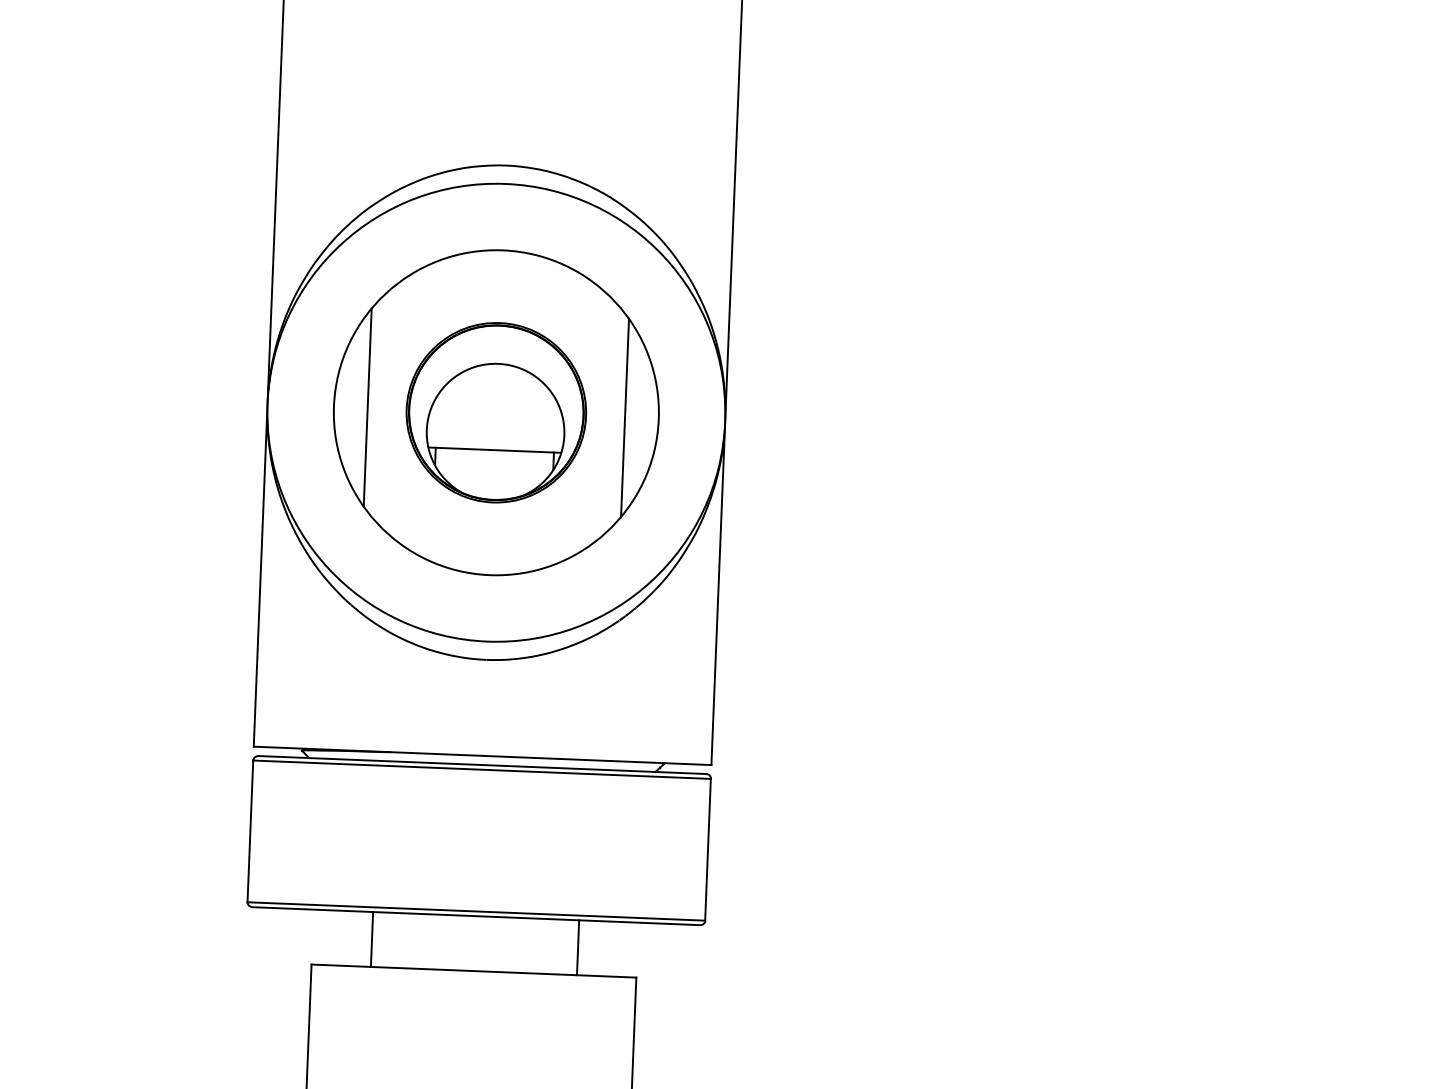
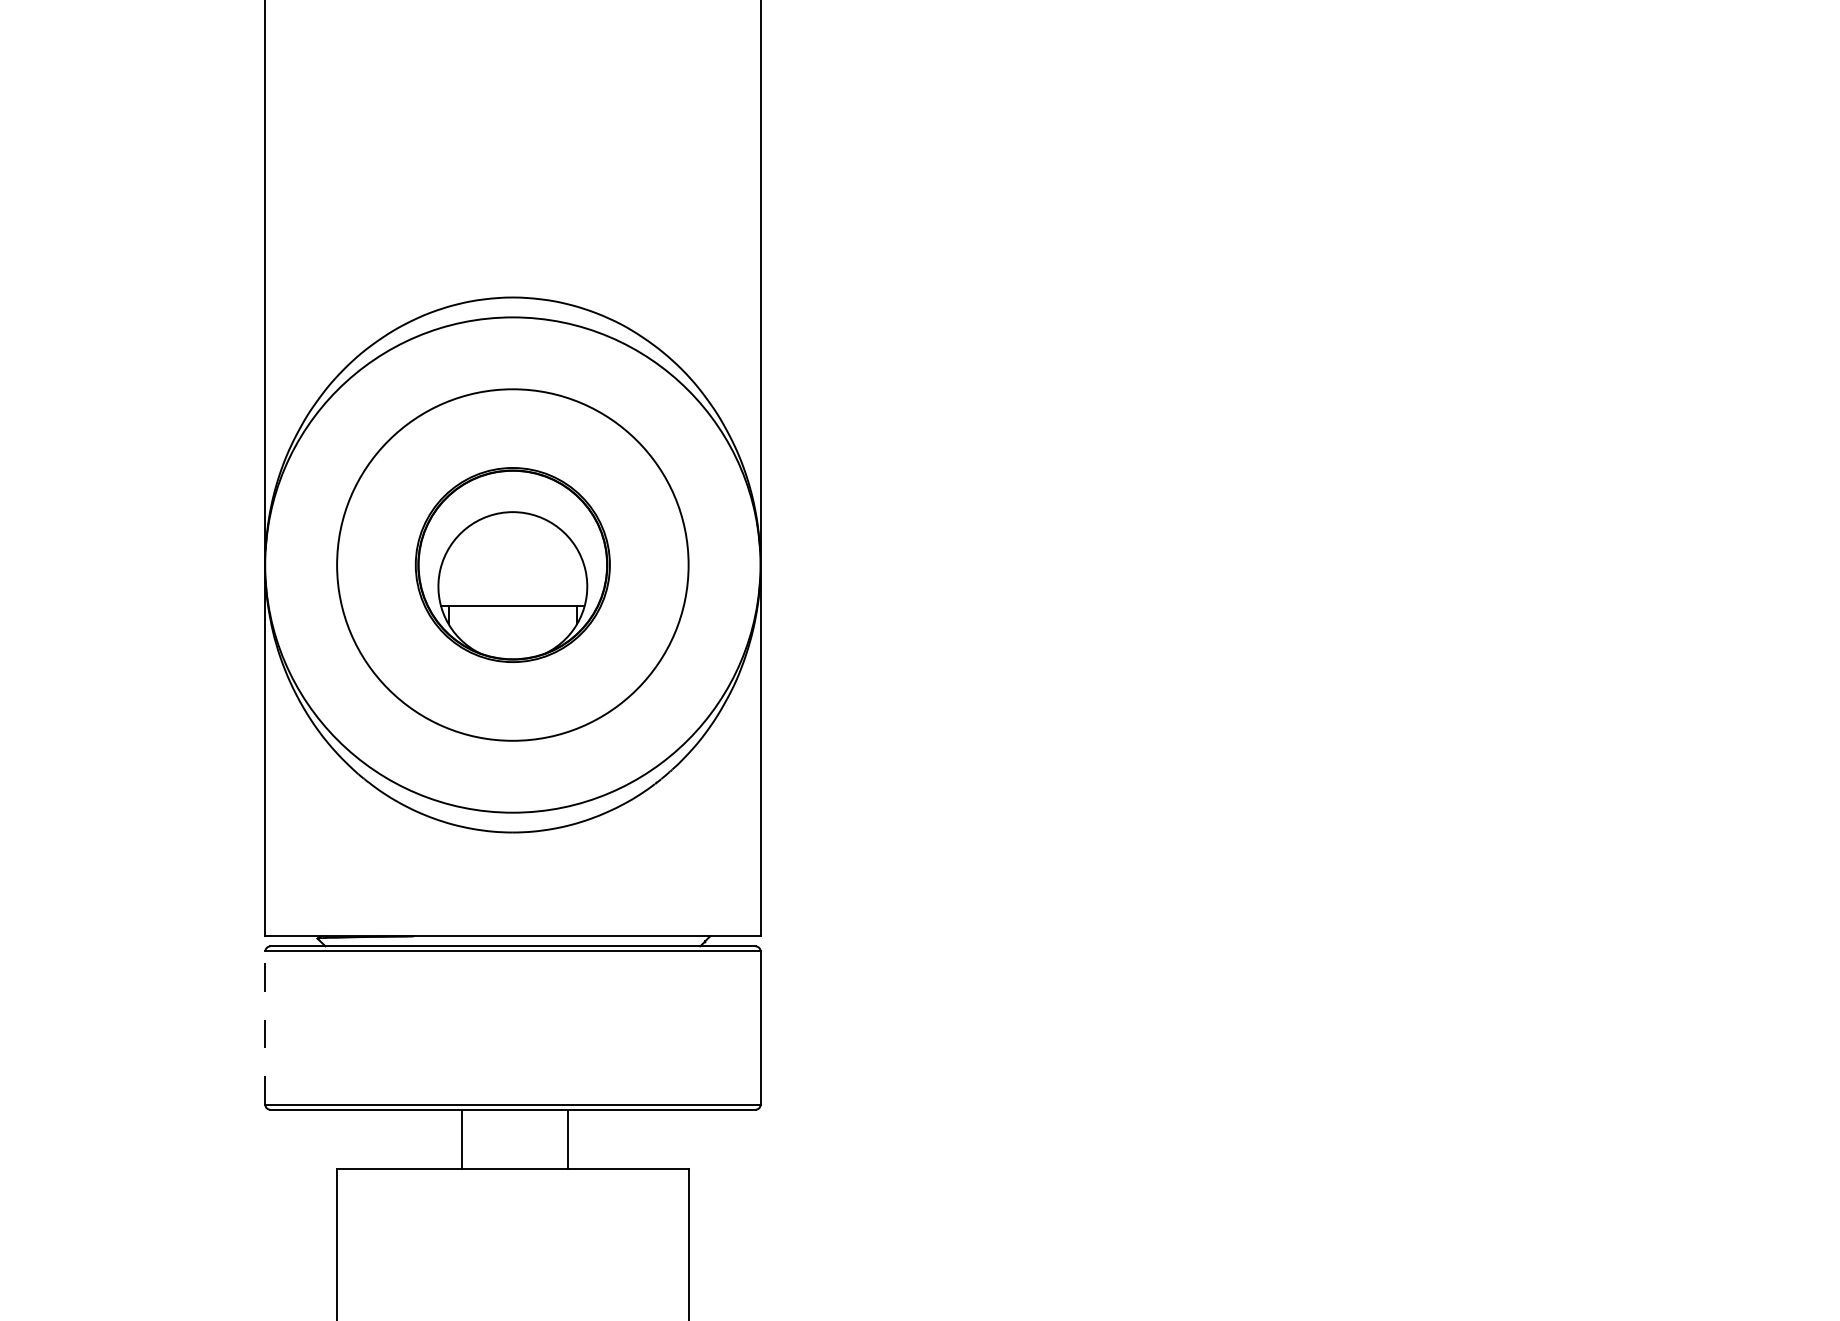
line: (367, 407) -> (373, 564), removed
line: (625, 417) -> (652, 564), removed
line: (250, 831) -> (265, 1028), solid -> dashed
line: (372, 939) -> (462, 1139), moved
line: (578, 947) -> (568, 1139), moved

